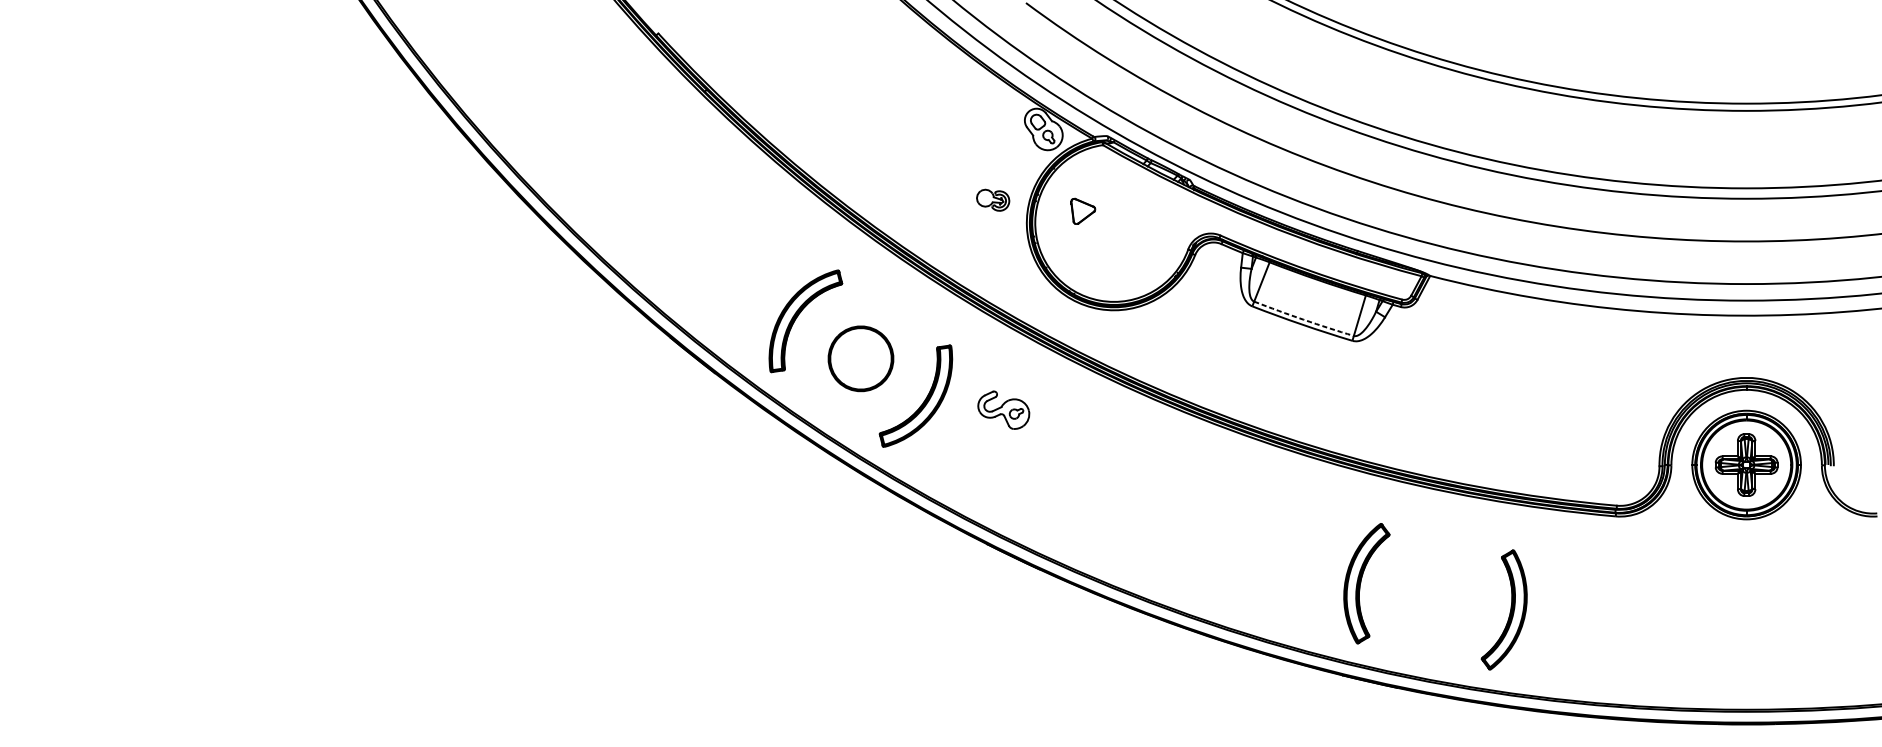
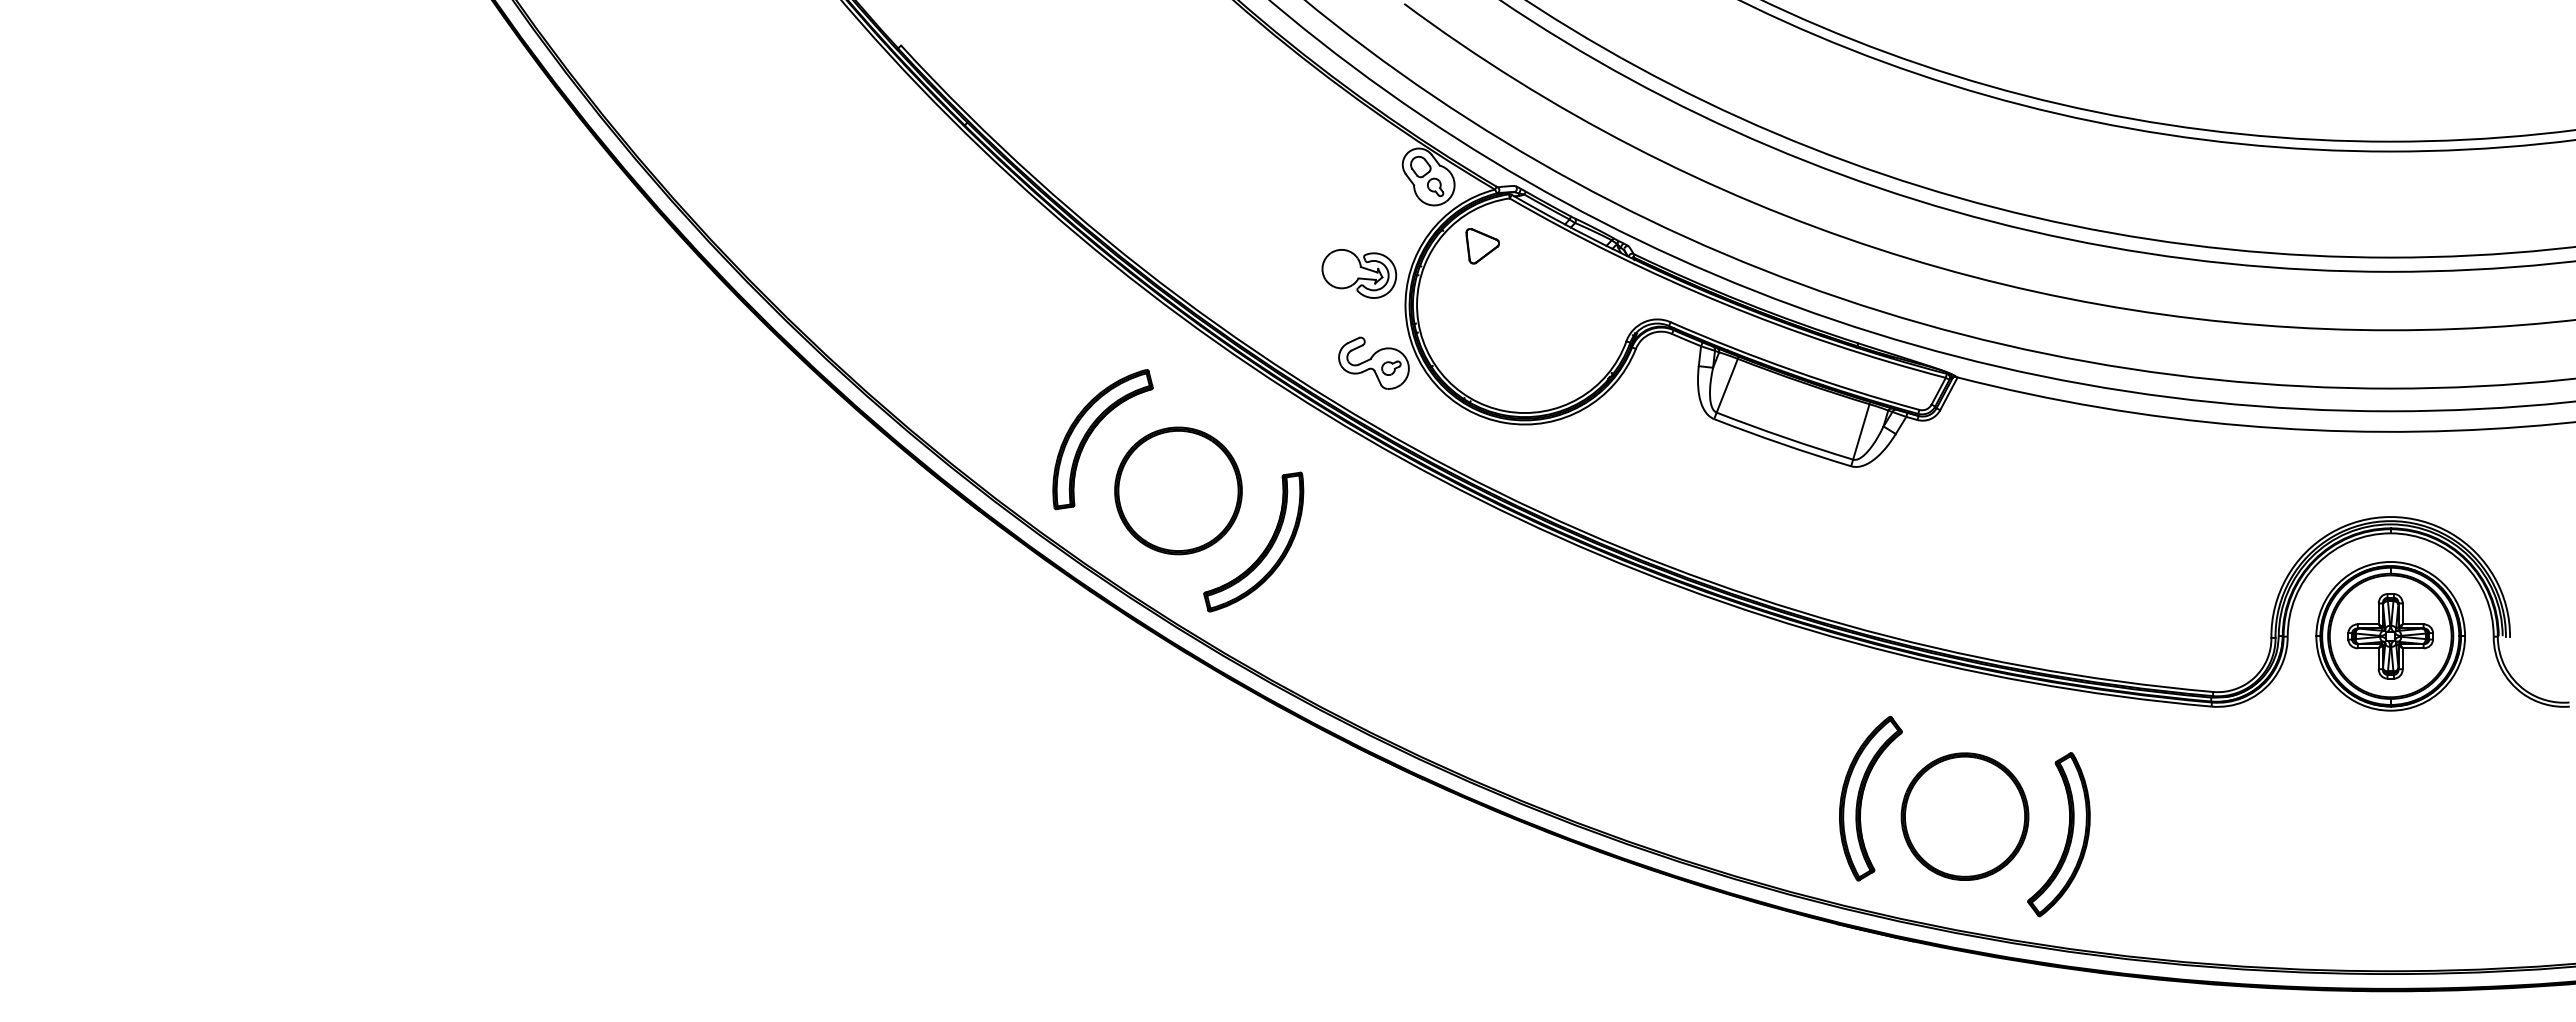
part: (993, 199) -> (1359, 273), size x1.67
part: (1083, 211) -> (1482, 246), moved
arc: (1303, 319) -> (1784, 437), dashed -> solid
part: (860, 358) -> (1178, 490), size x1.43
part: (1003, 409) -> (1373, 362), moved
part: (1435, 596) -> (1964, 816), added

